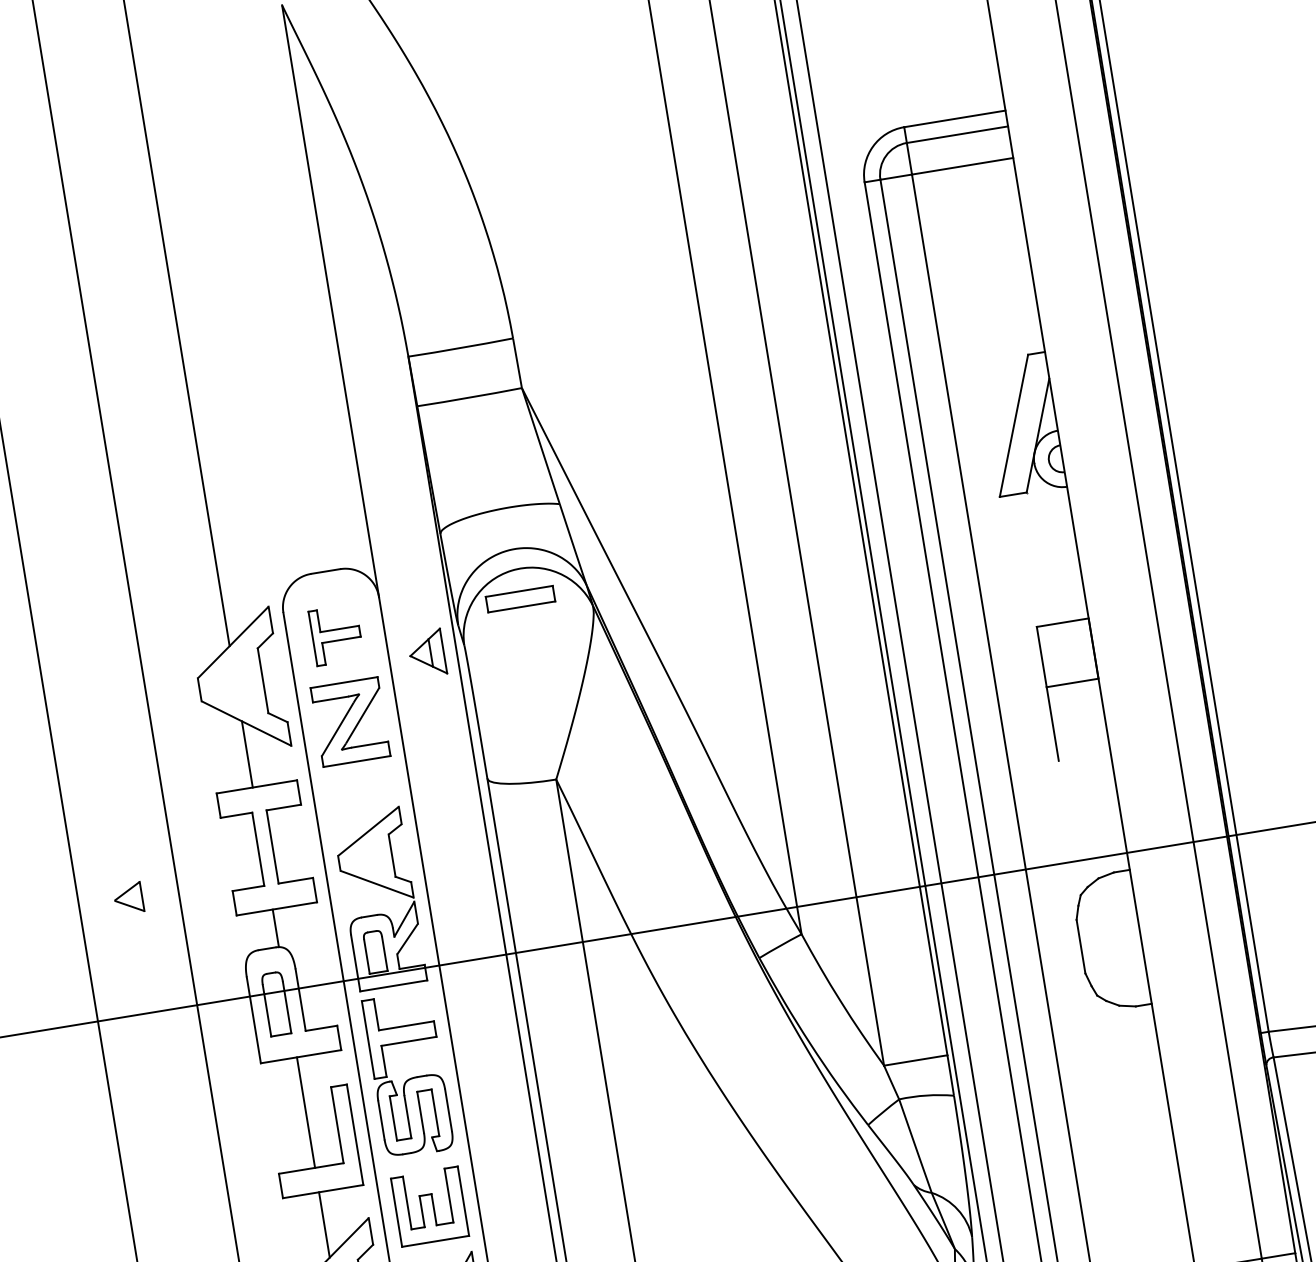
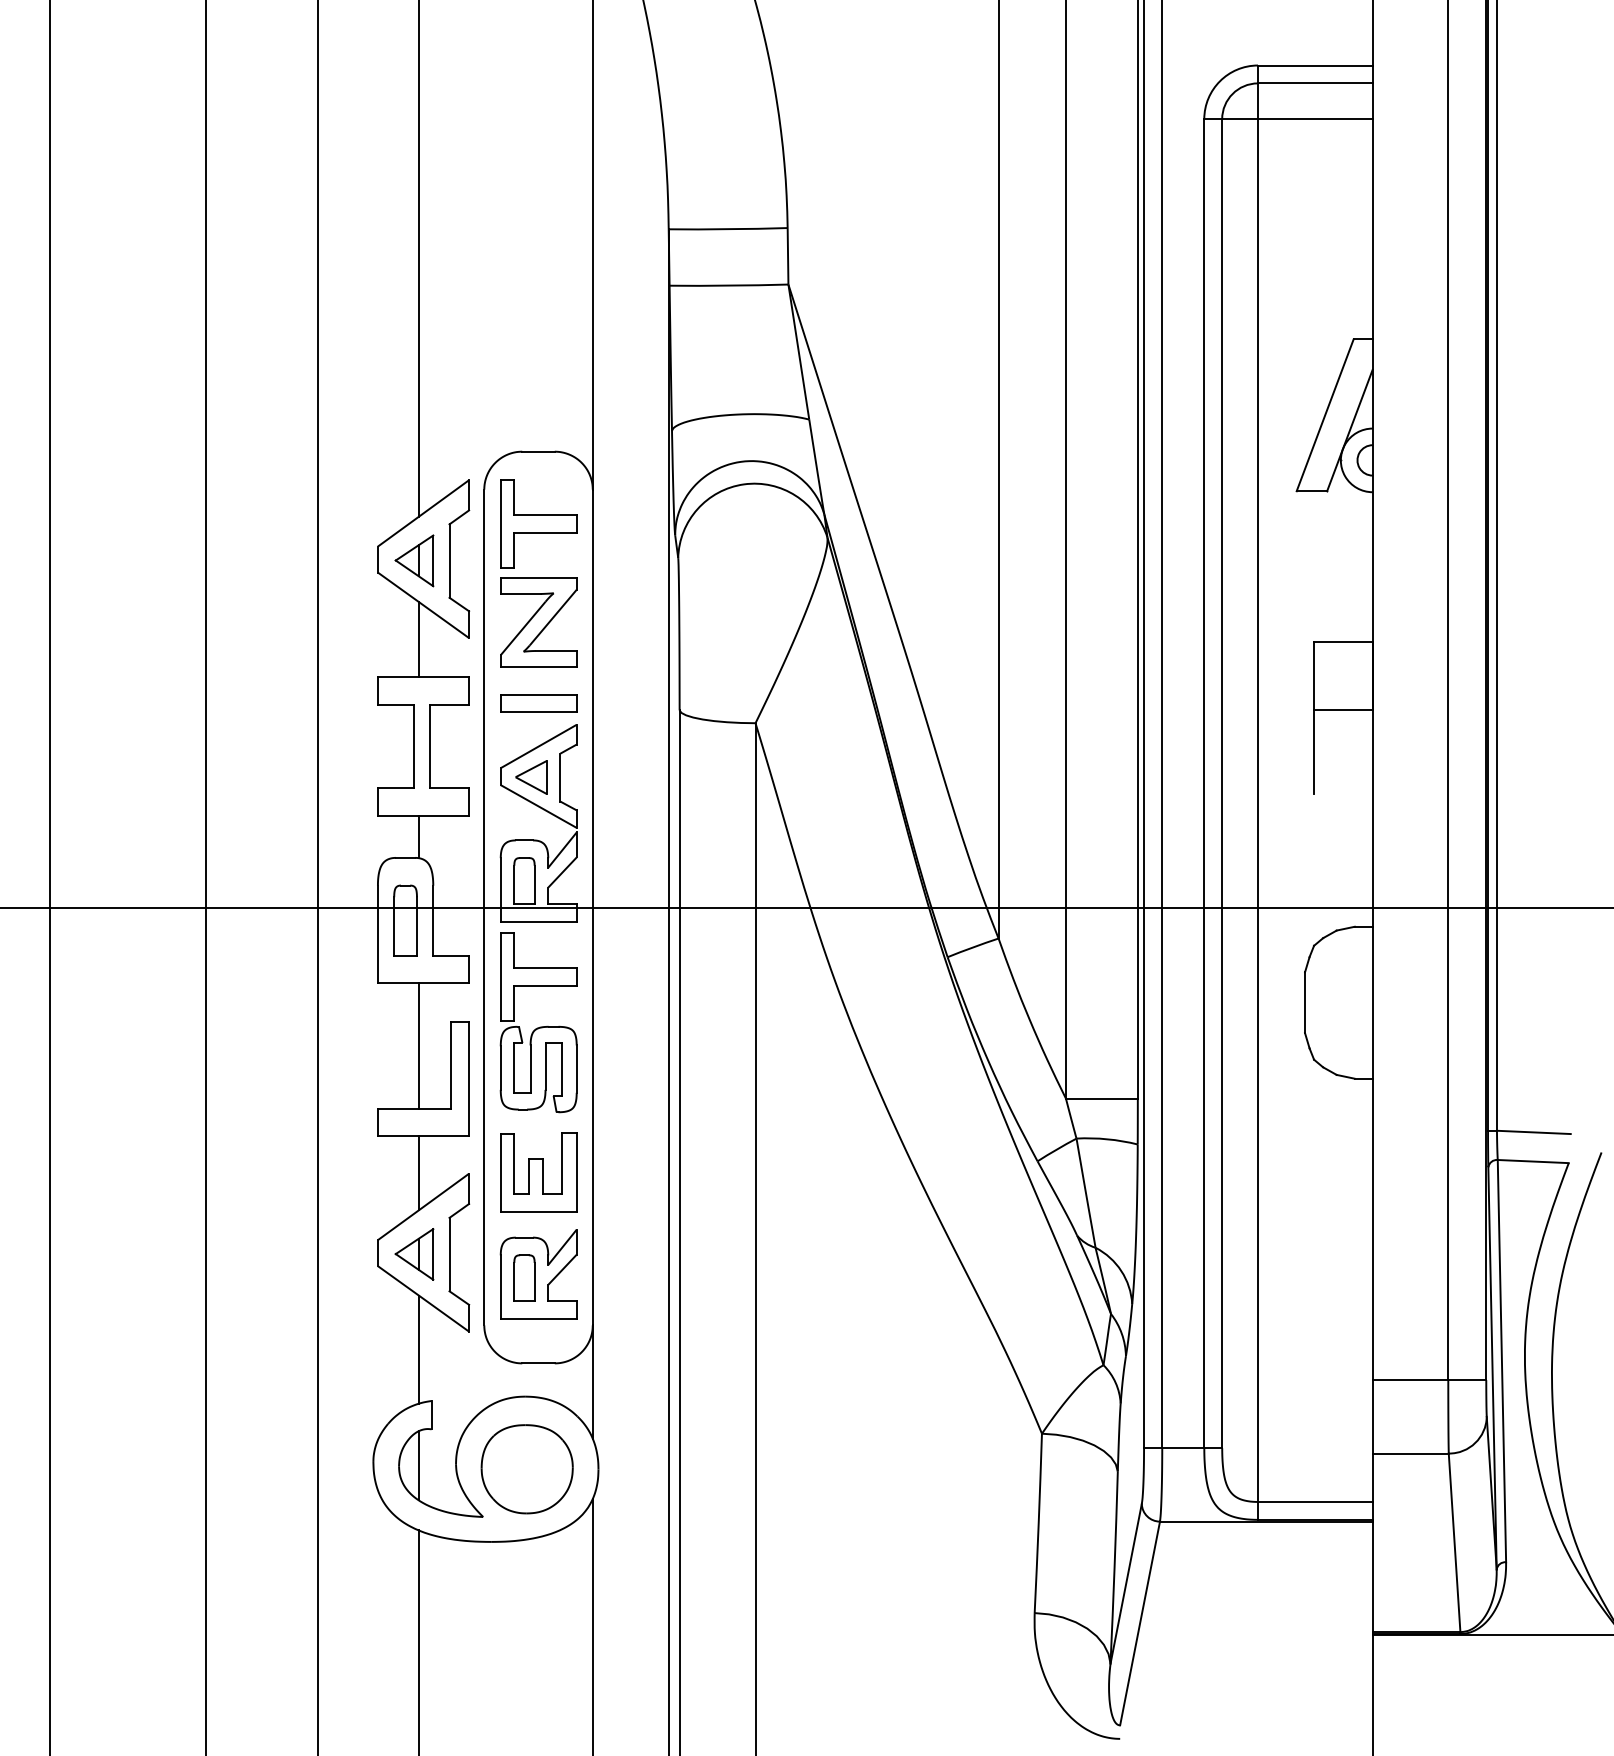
part: (520, 599) -> (538, 703), moved
part: (336, 634) -> (538, 523), size x1.43
part: (426, 653) -> (414, 560), moved
part: (128, 898) -> (531, 777), moved

